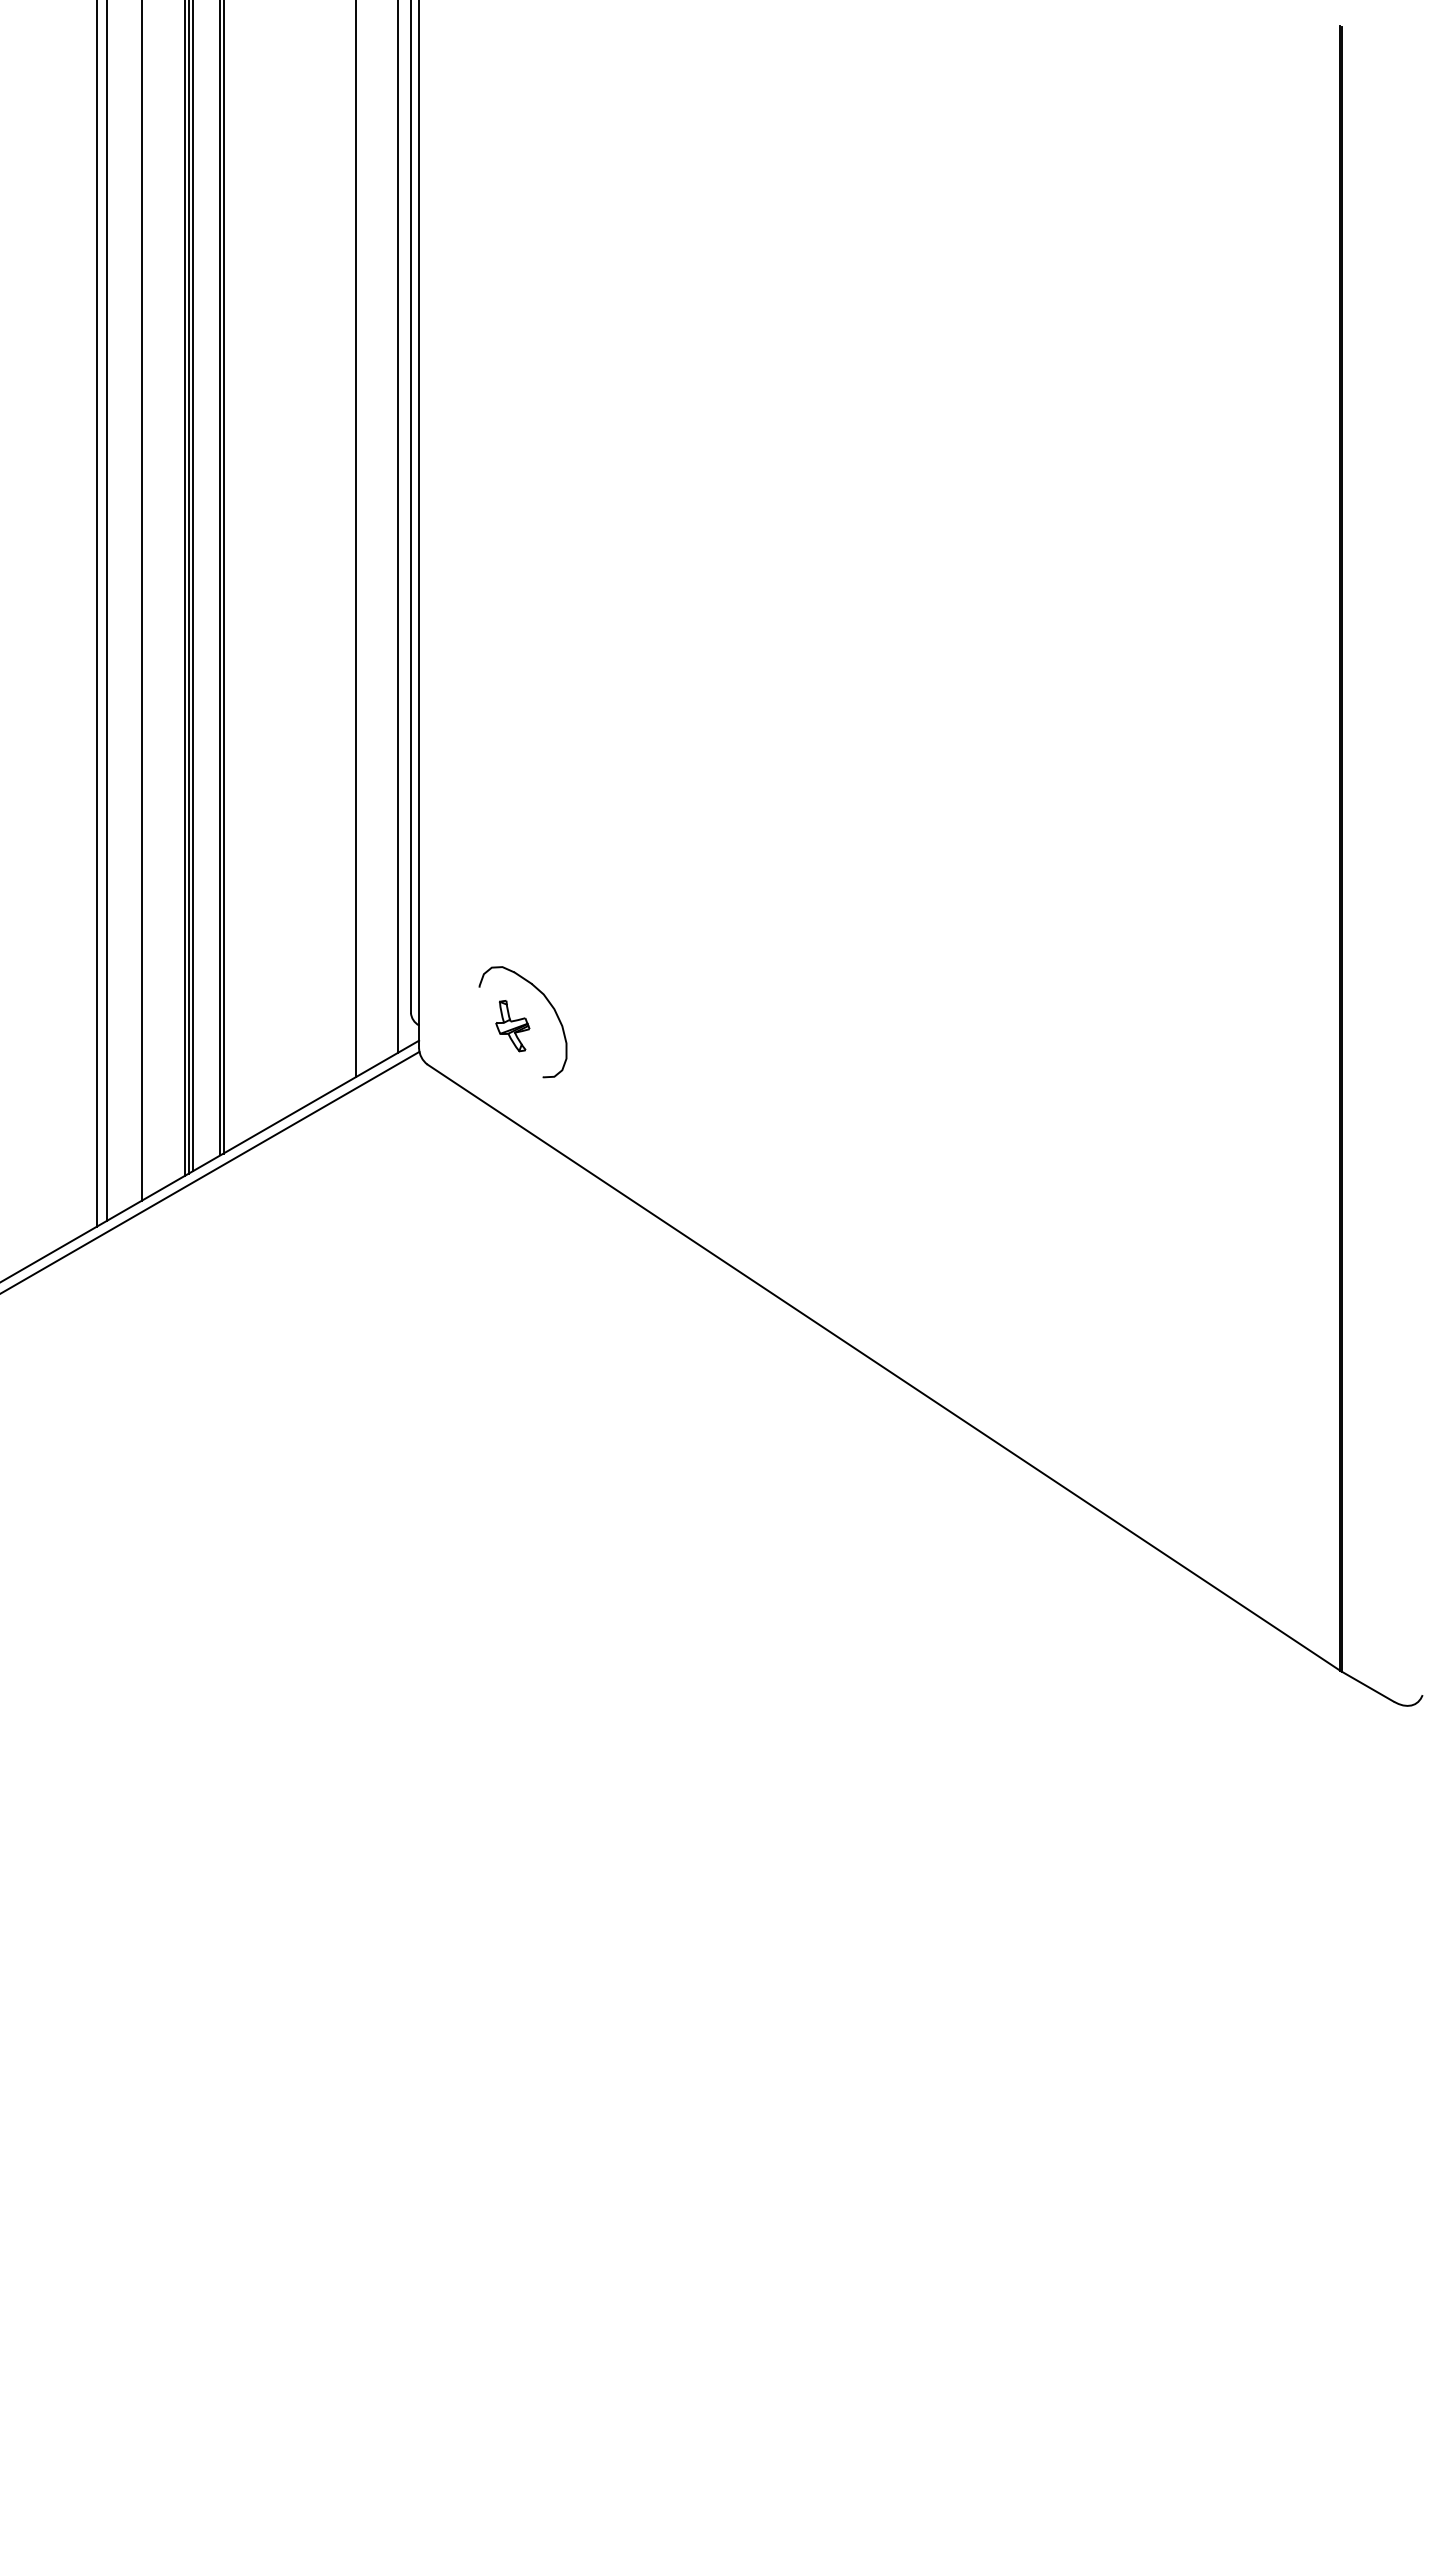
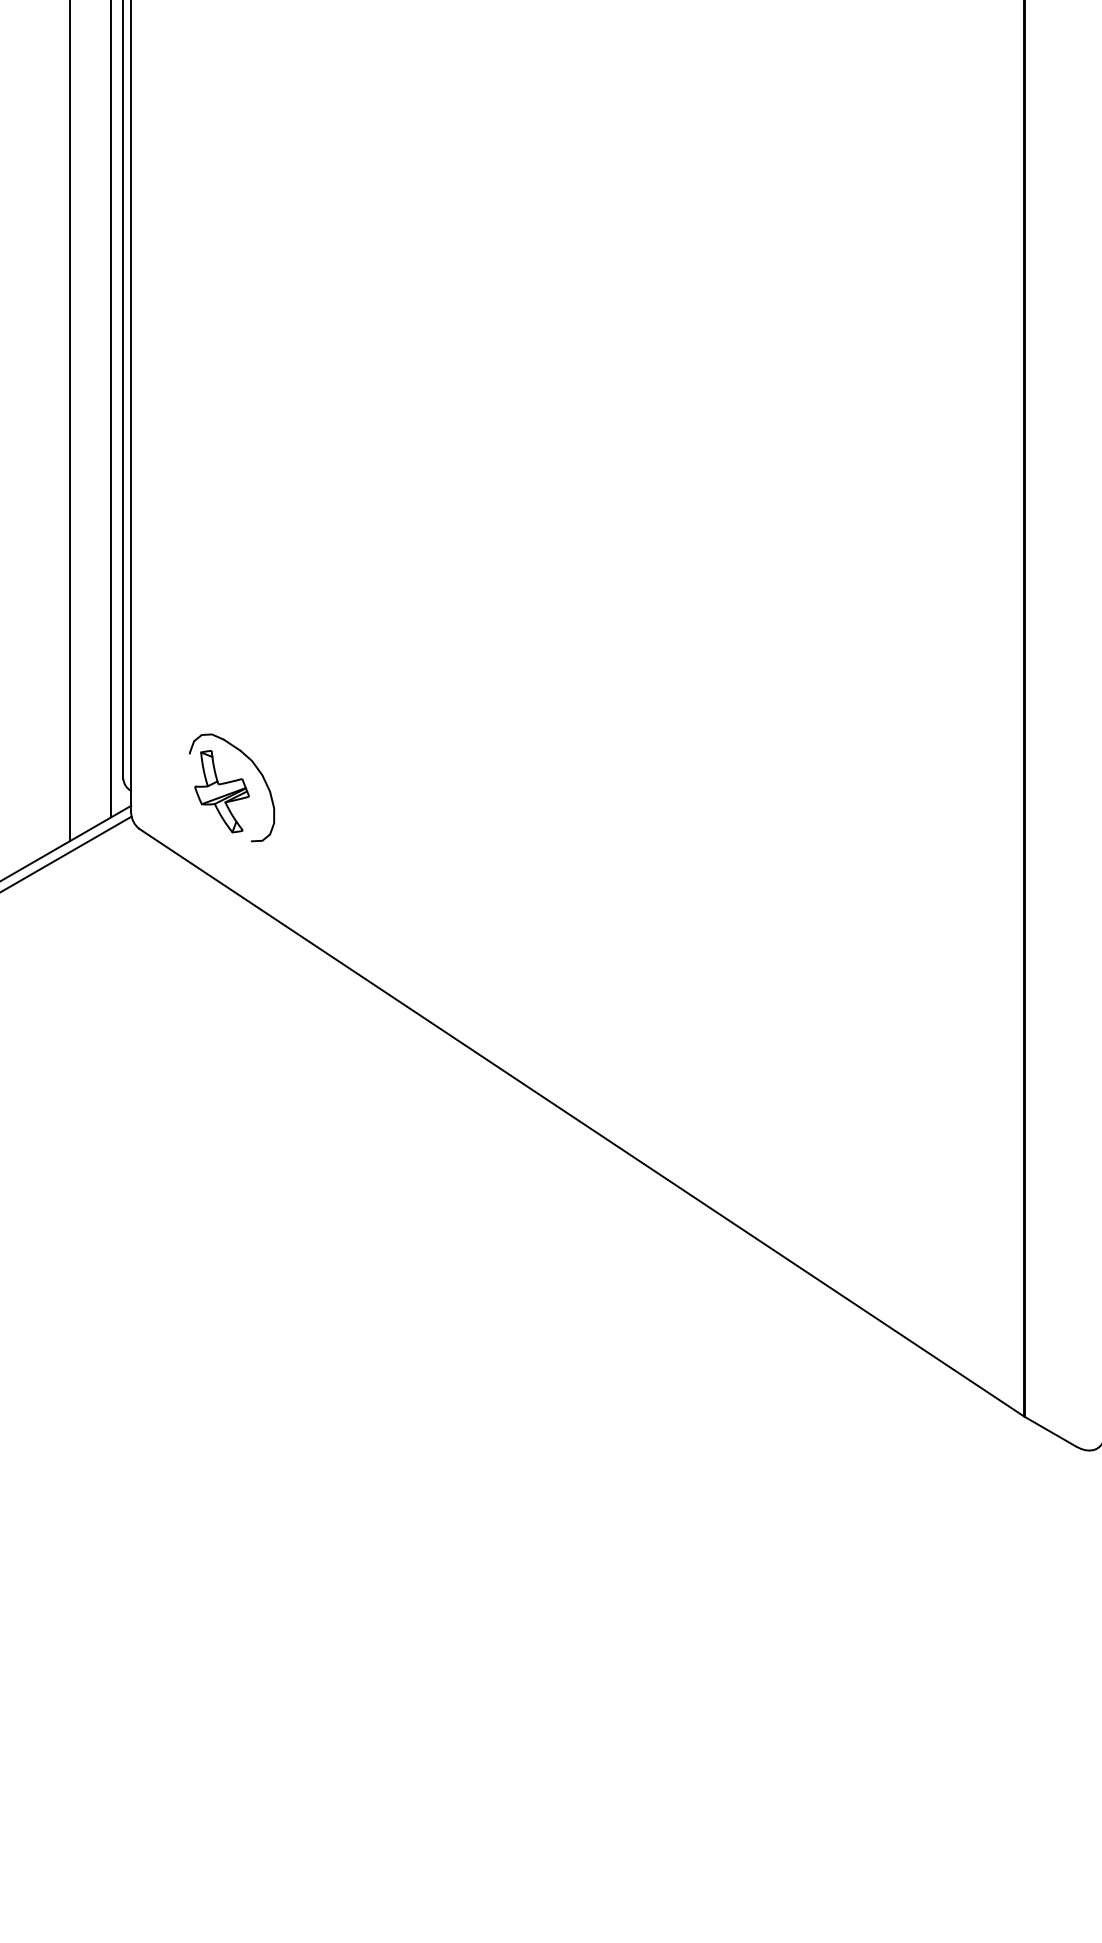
part: (512, 1025) -> (221, 791), size x1.67

